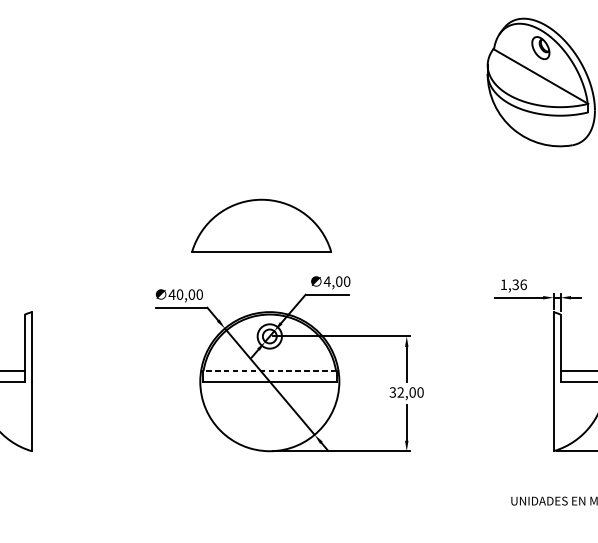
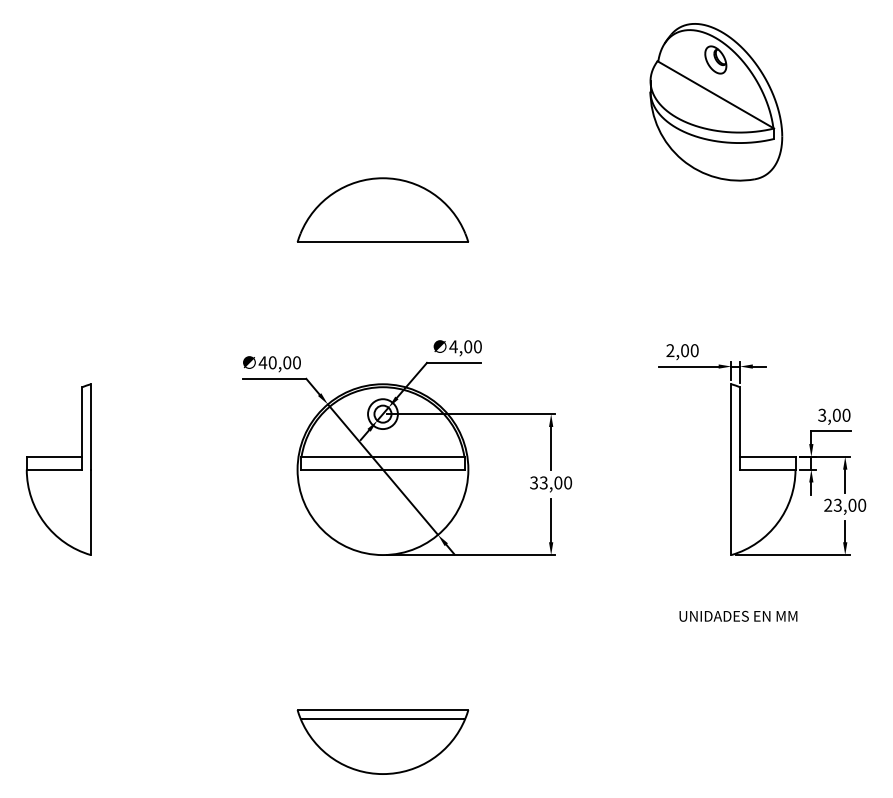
part: (261, 225) -> (382, 209), moved
text: (513, 284) -> (682, 350), 1,36 -> 2,00
line: (269, 370) -> (382, 456), dashed -> solid
text: (400, 392) -> (543, 483), 32,00 -> 33,00

